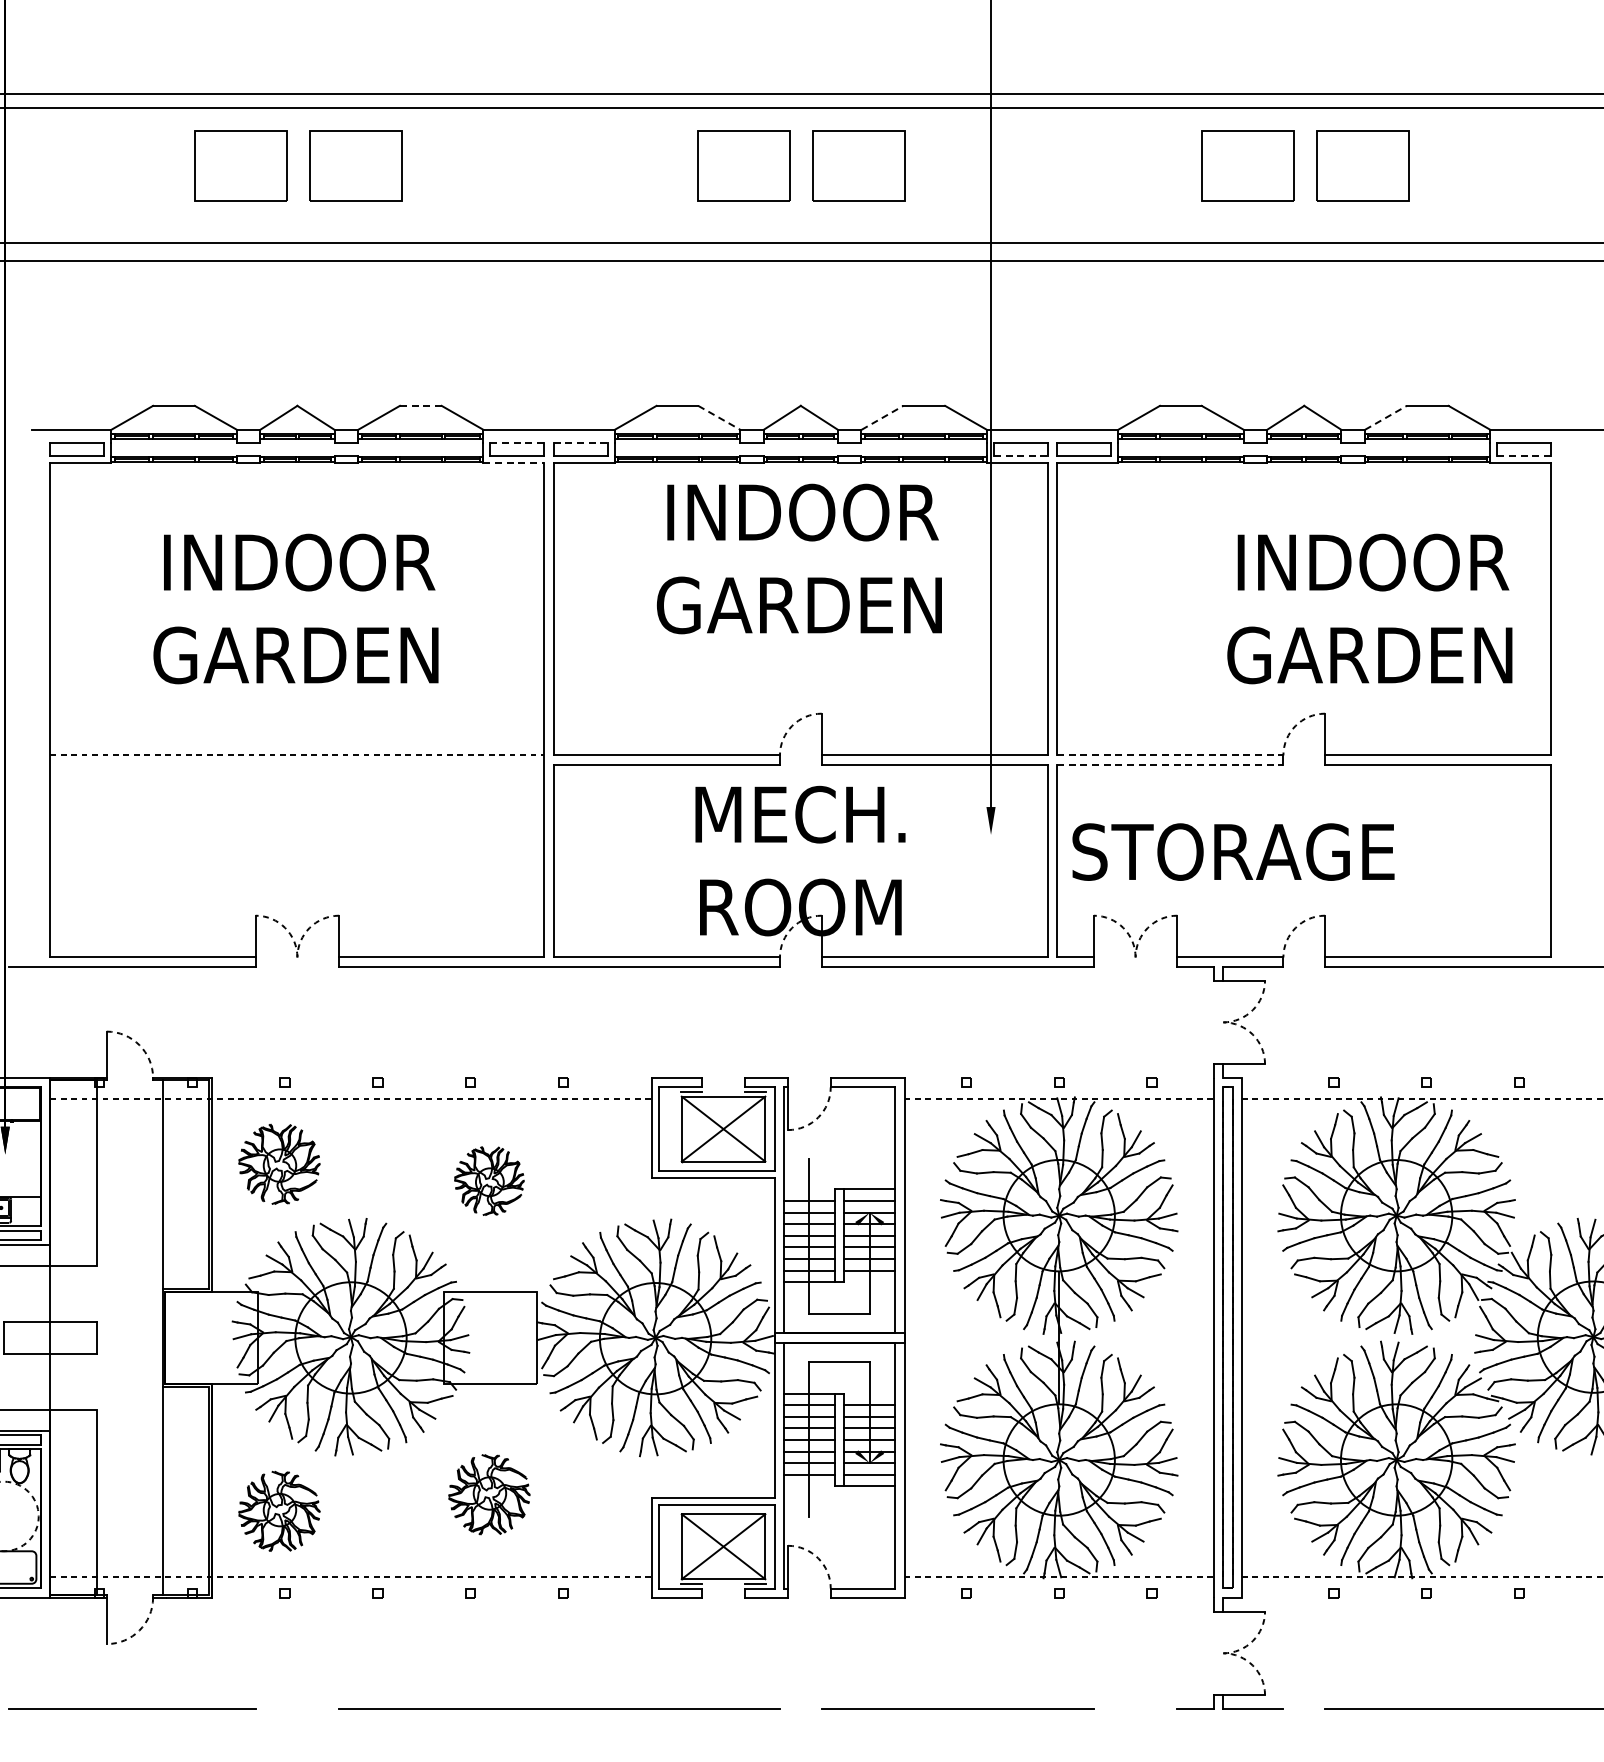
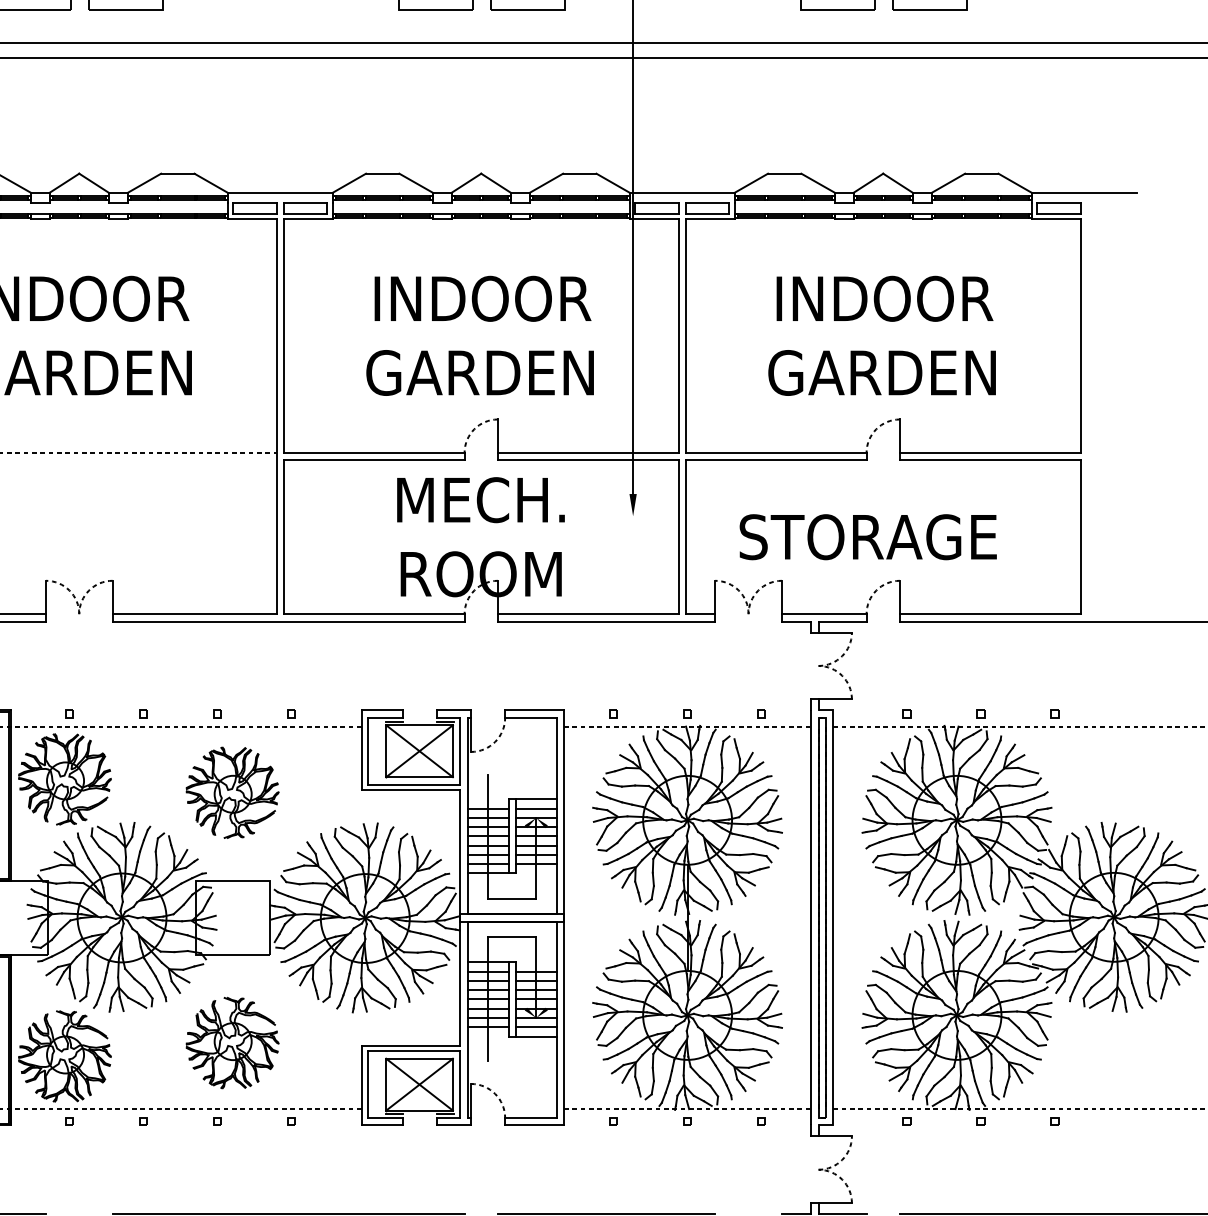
line: (420, 405) -> (177, 173), dashed -> solid
line: (882, 417) -> (546, 182), dashed -> solid
line: (1386, 417) -> (948, 182), dashed -> solid
line: (719, 418) -> (416, 183), dashed -> solid
line: (517, 442) -> (255, 202), dashed -> solid
line: (581, 442) -> (306, 202), dashed -> solid
line: (1021, 455) -> (657, 213), dashed -> solid
line: (1524, 455) -> (1059, 213), dashed -> solid
line: (513, 462) -> (251, 218), dashed -> solid
text: (799, 558) -> (480, 335), moved
text: (1369, 608) -> (881, 335), moved
line: (1170, 755) -> (776, 452), dashed -> solid
line: (1170, 764) -> (776, 460), dashed -> solid
text: (1233, 851) -> (868, 536), moved
part: (279, 1163) -> (64, 778), size x1.43
part: (489, 1180) -> (232, 792), size x1.67
part: (489, 1494) -> (232, 1042), size x1.43
part: (279, 1511) -> (64, 1056), size x1.43

